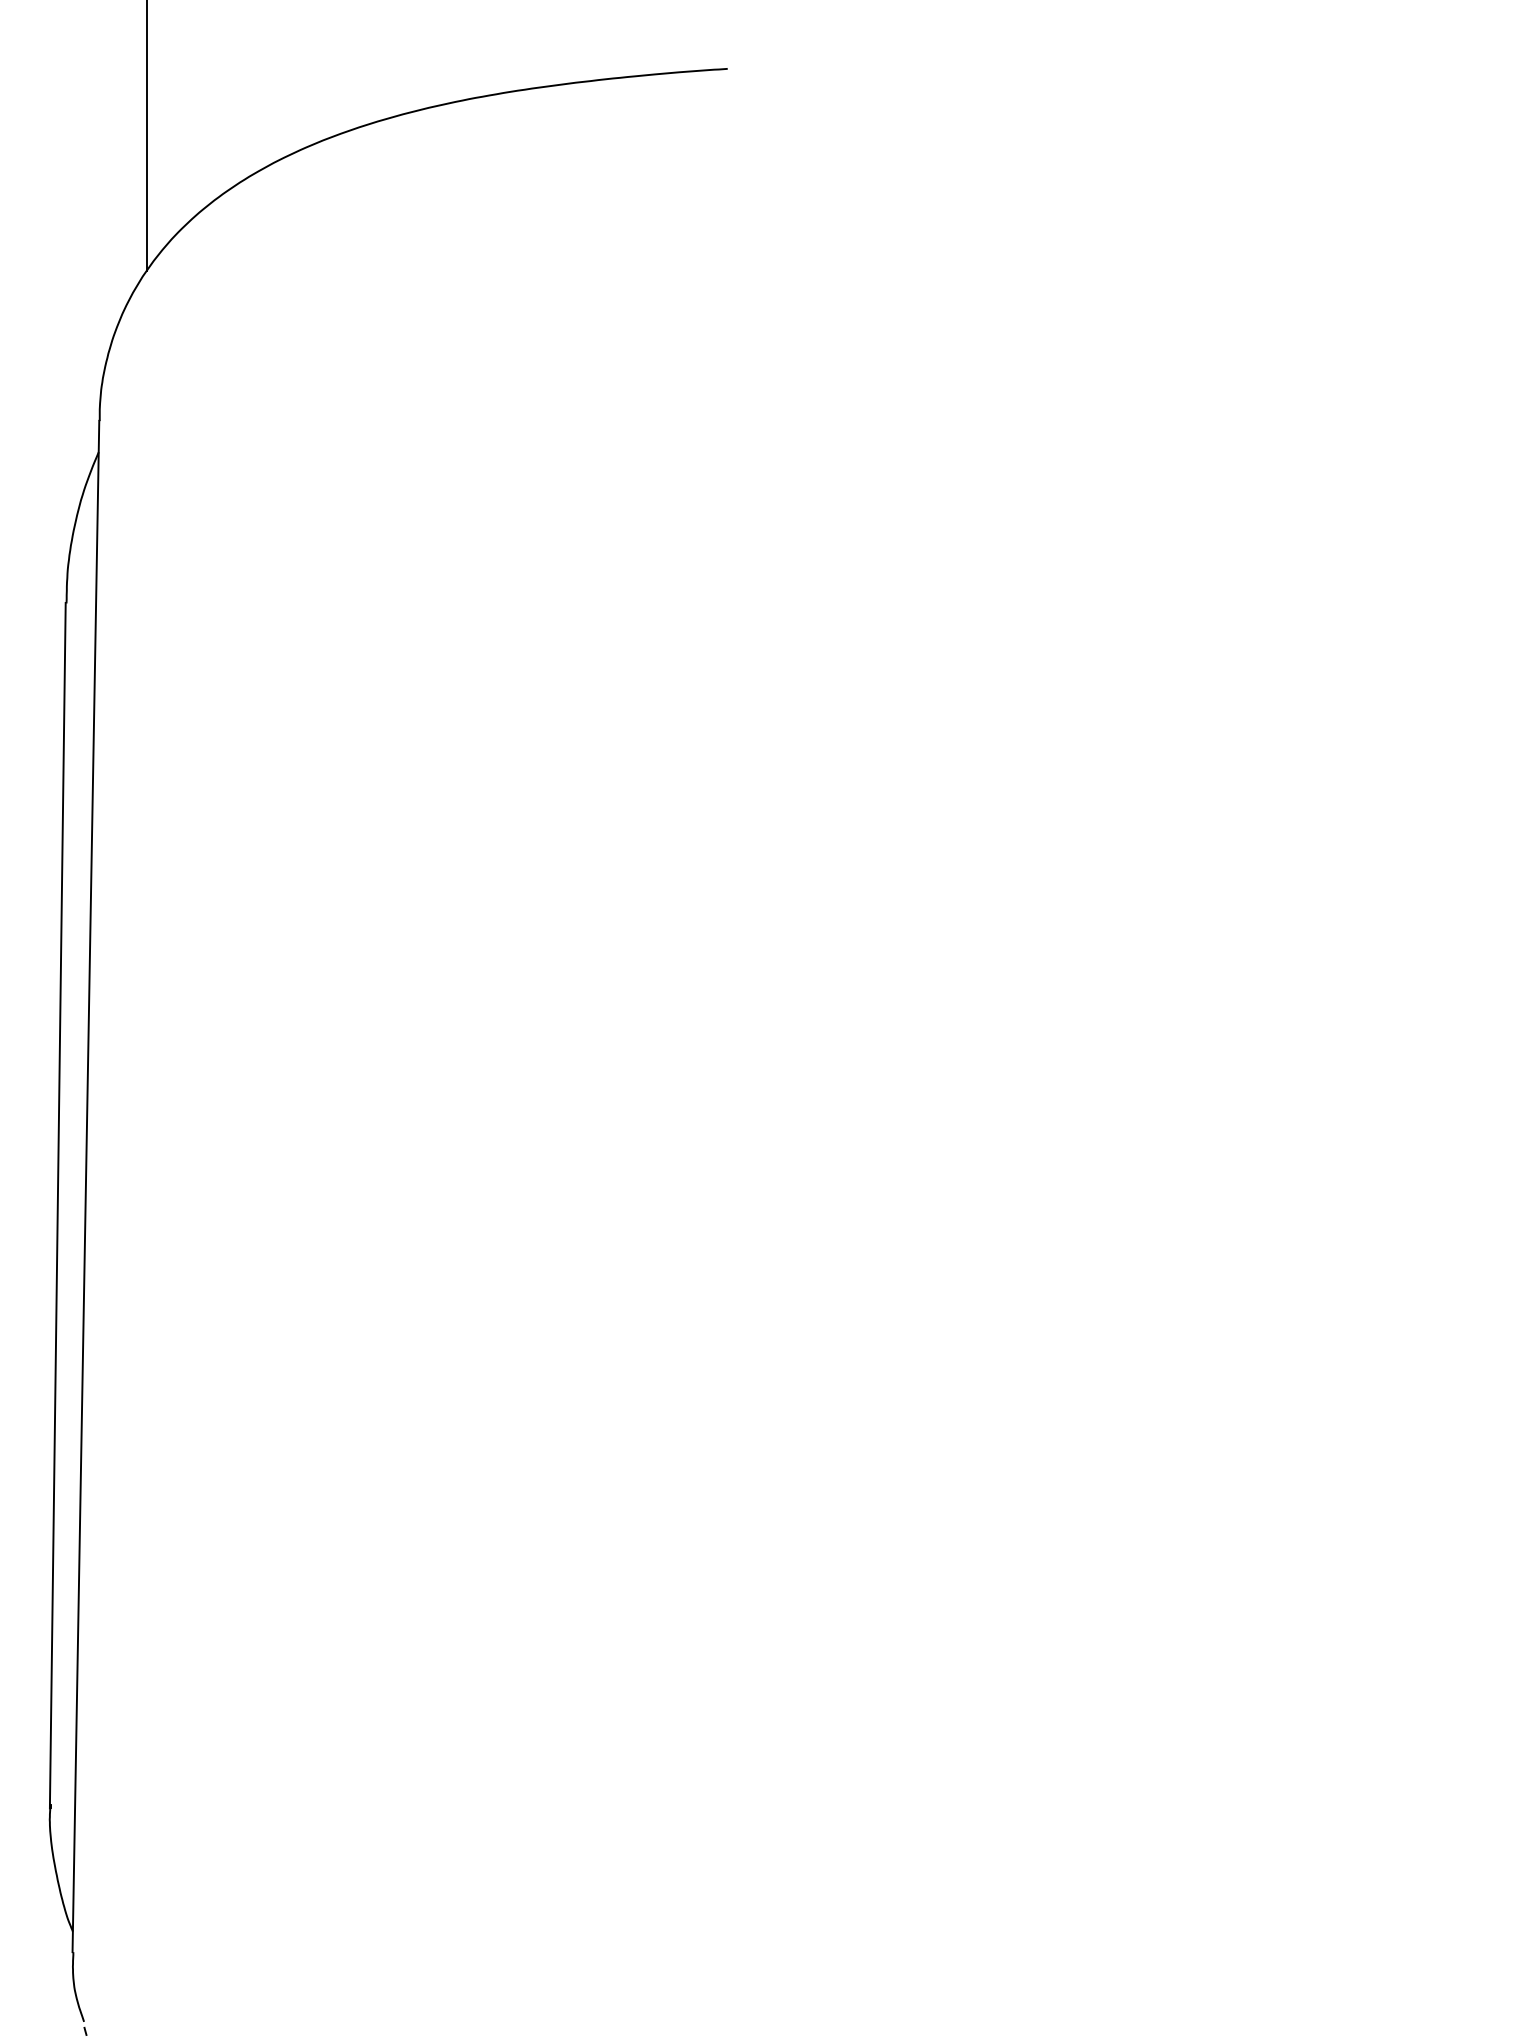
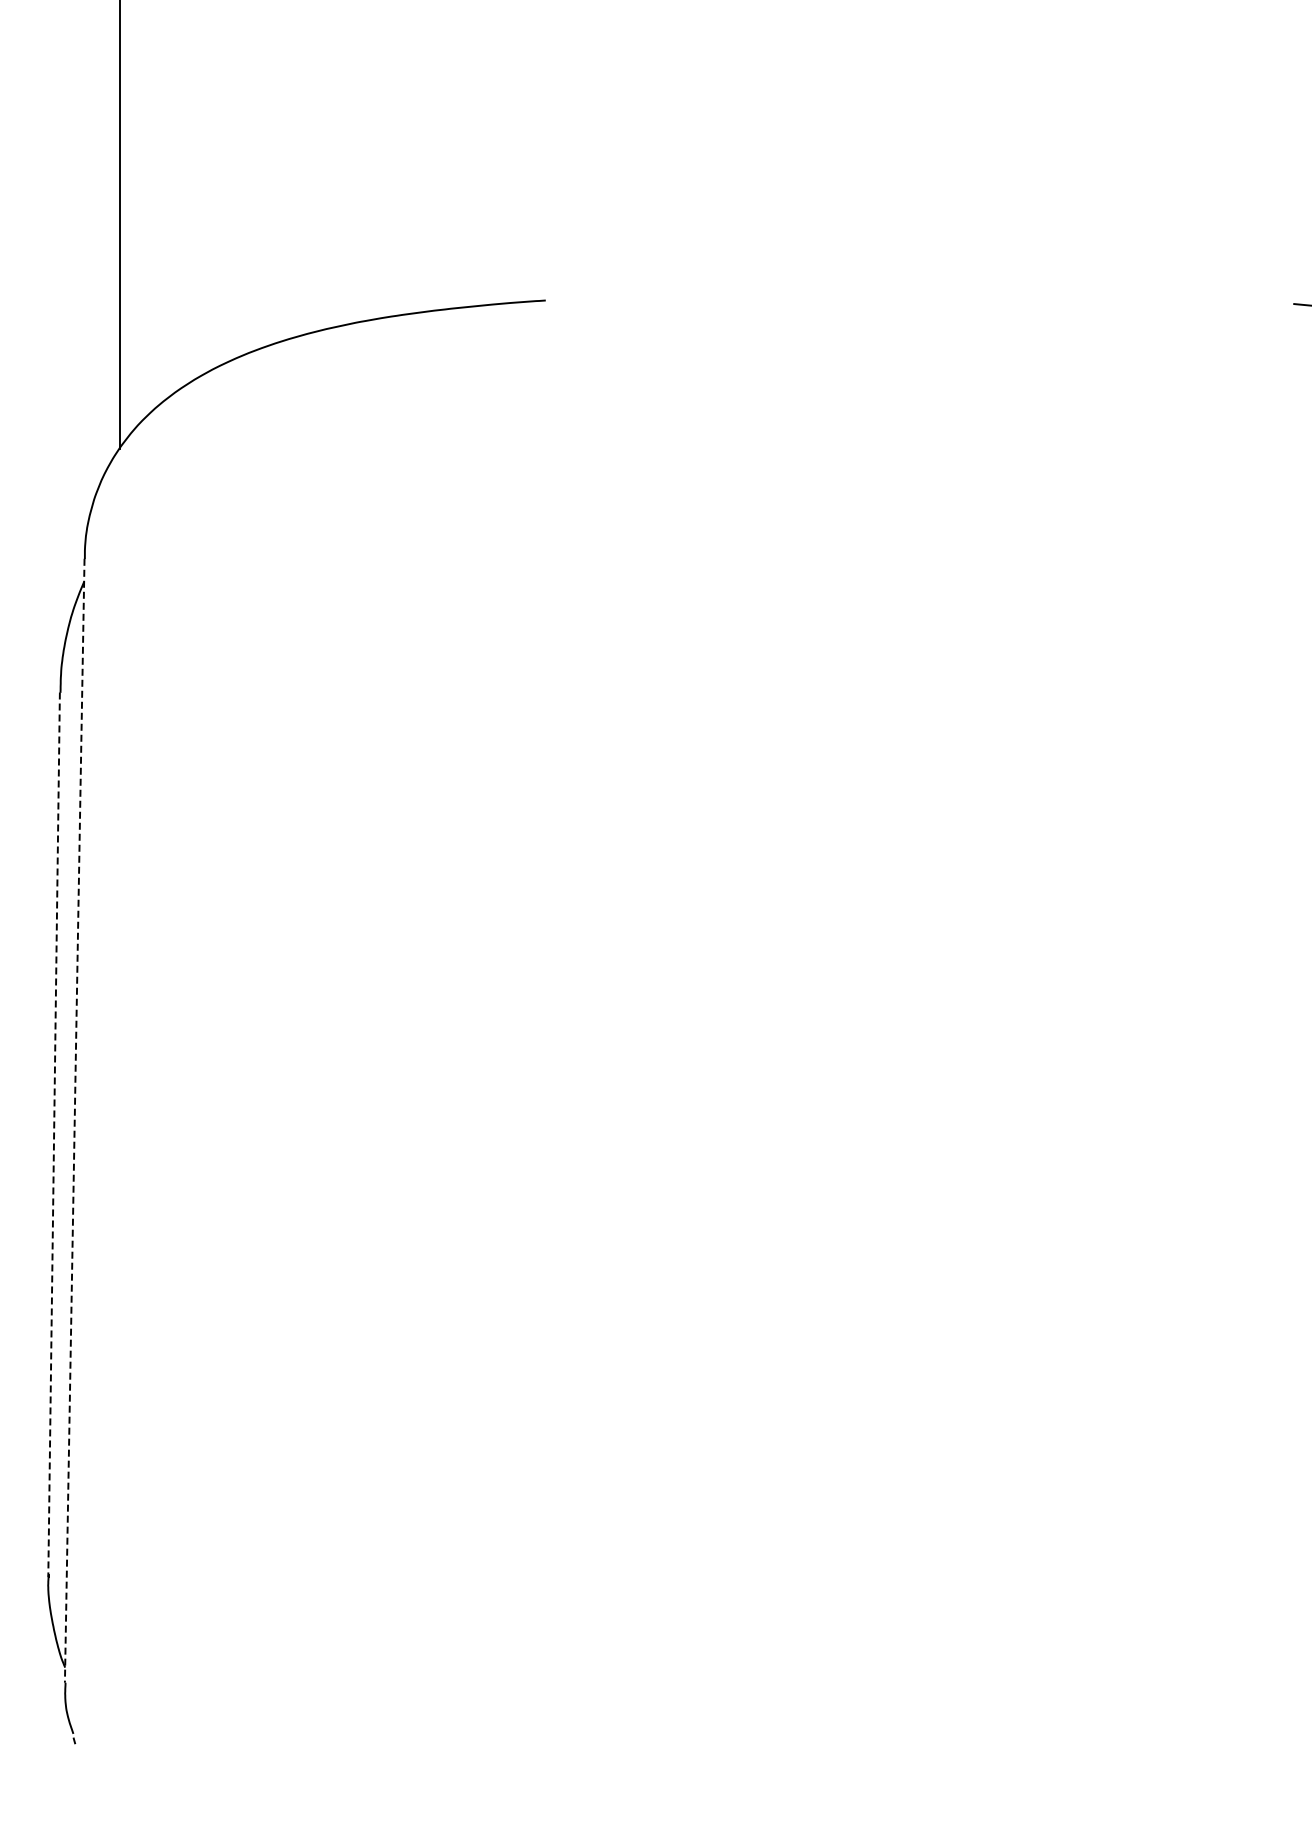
line: (85, 1187) -> (74, 1121), solid -> dashed
line: (58, 1206) -> (54, 1135), solid -> dashed

